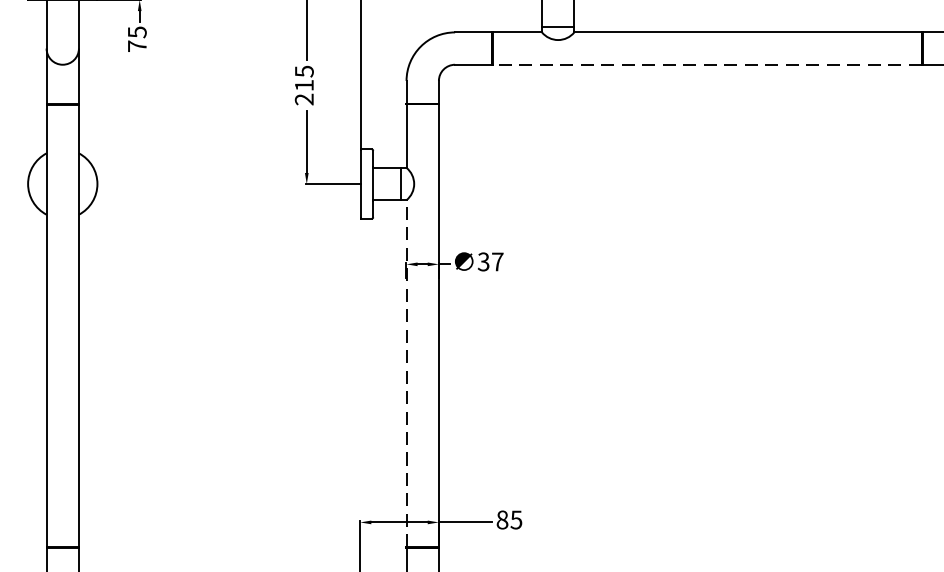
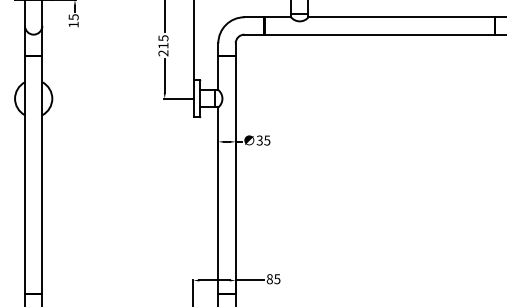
text: (136, 45) -> (73, 24), 75 -> 15
line: (706, 64) -> (379, 34), dashed -> solid
text: (498, 261) -> (267, 140), 37 -> 35
line: (406, 373) -> (218, 200), dashed -> solid

